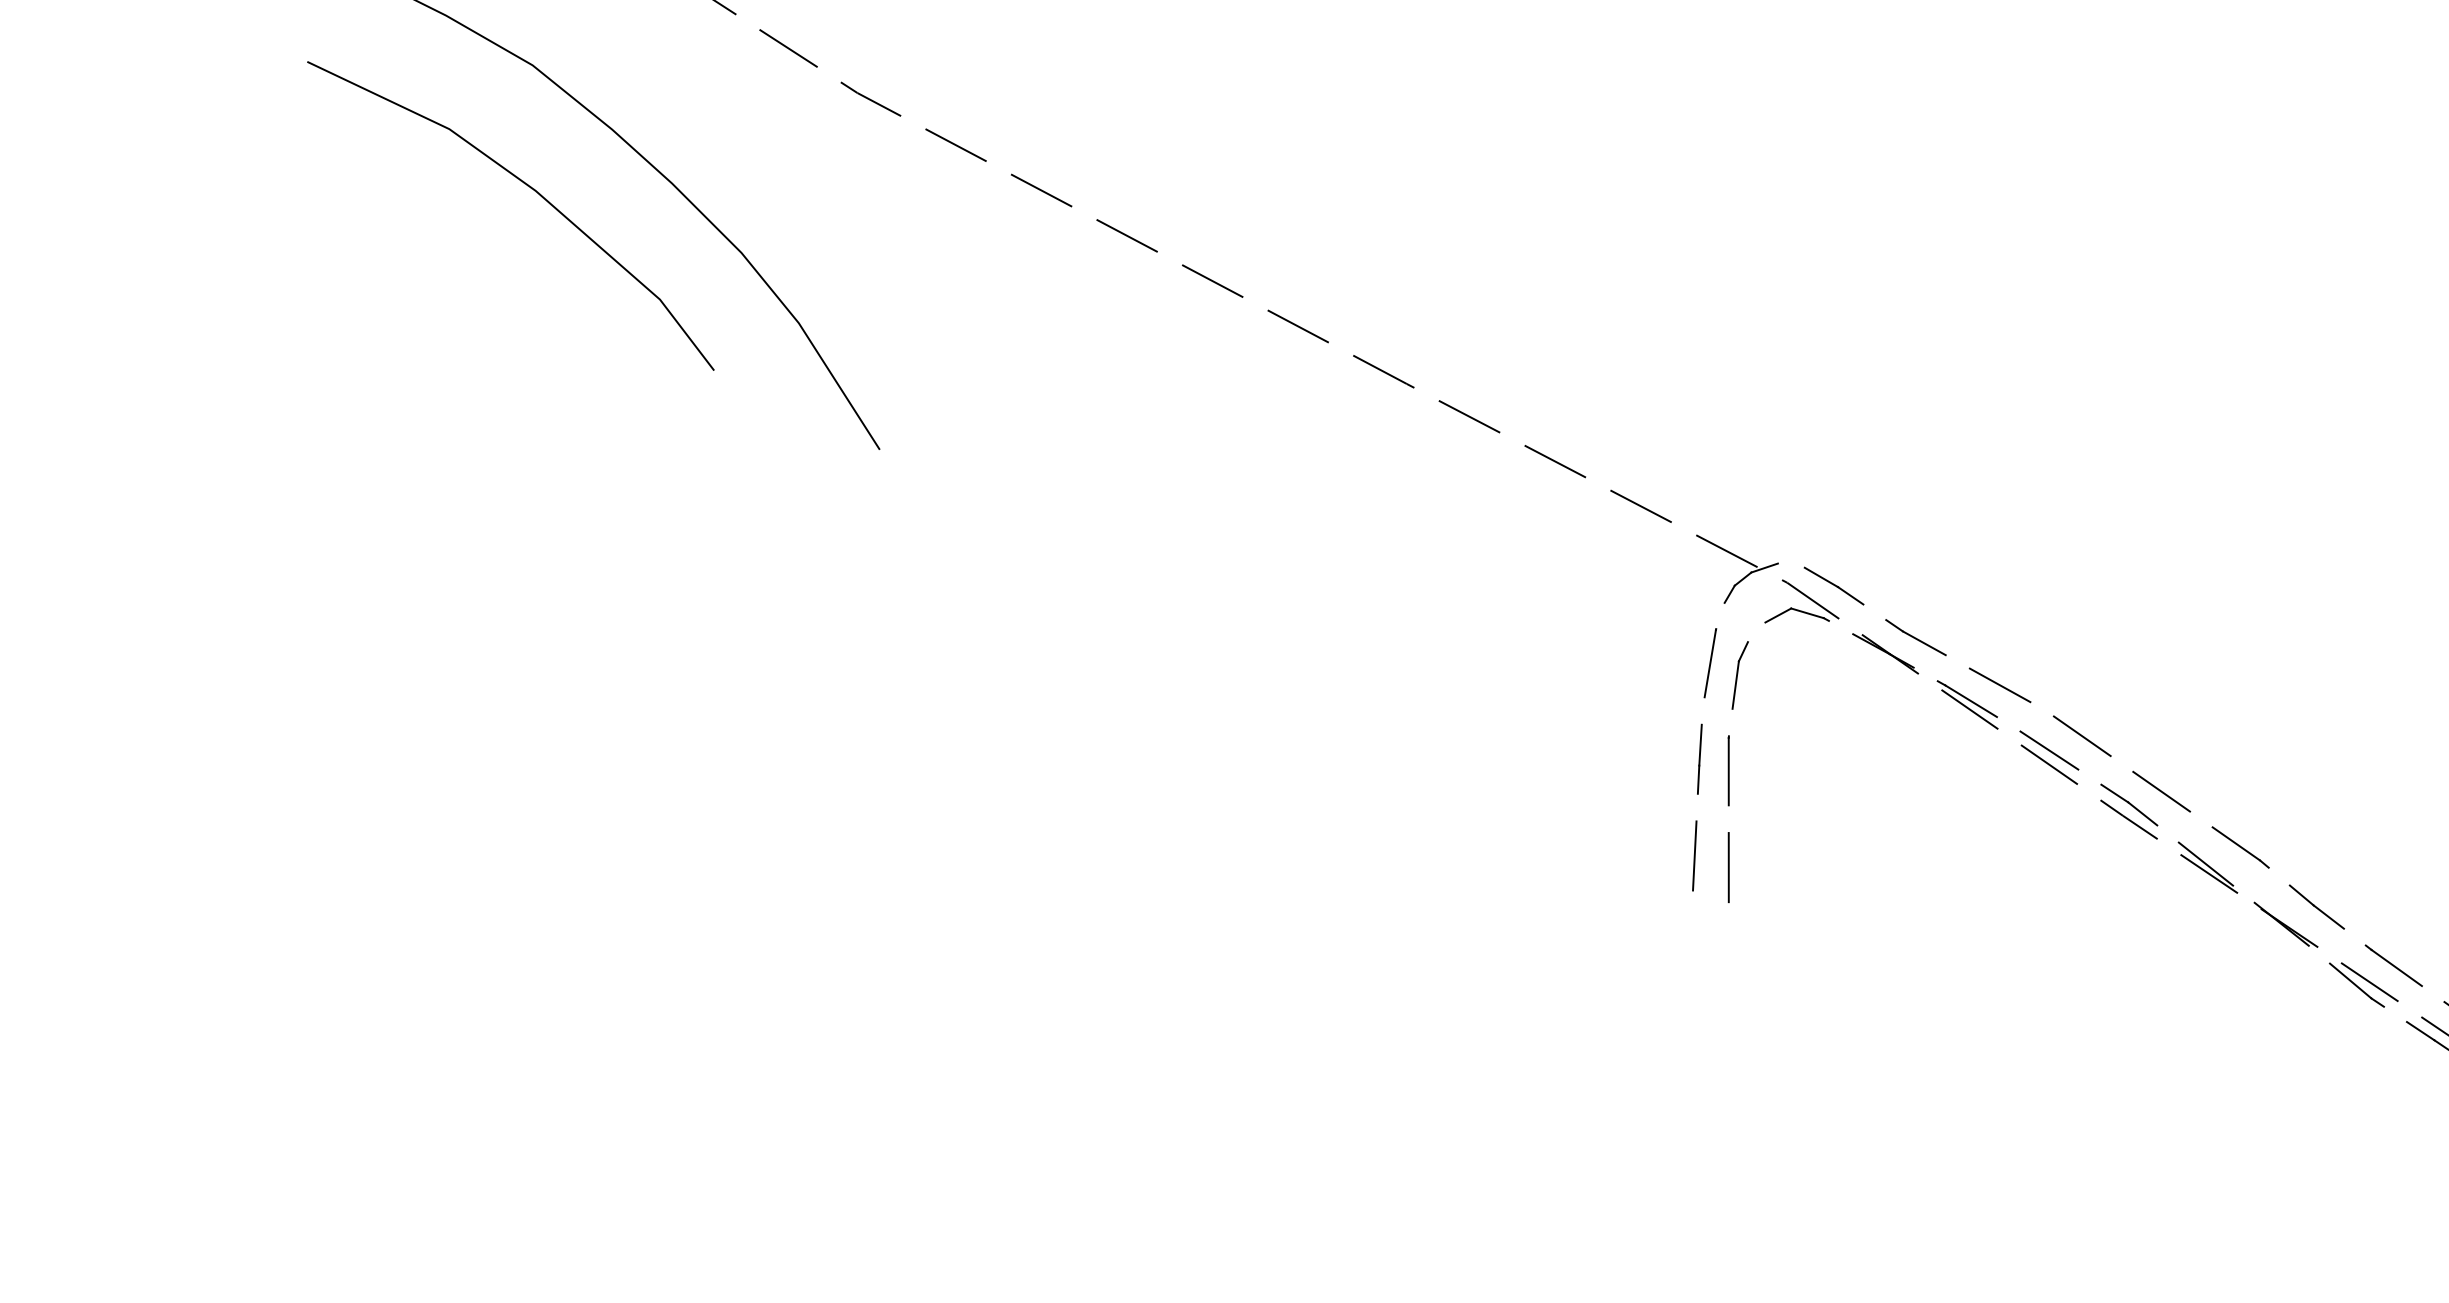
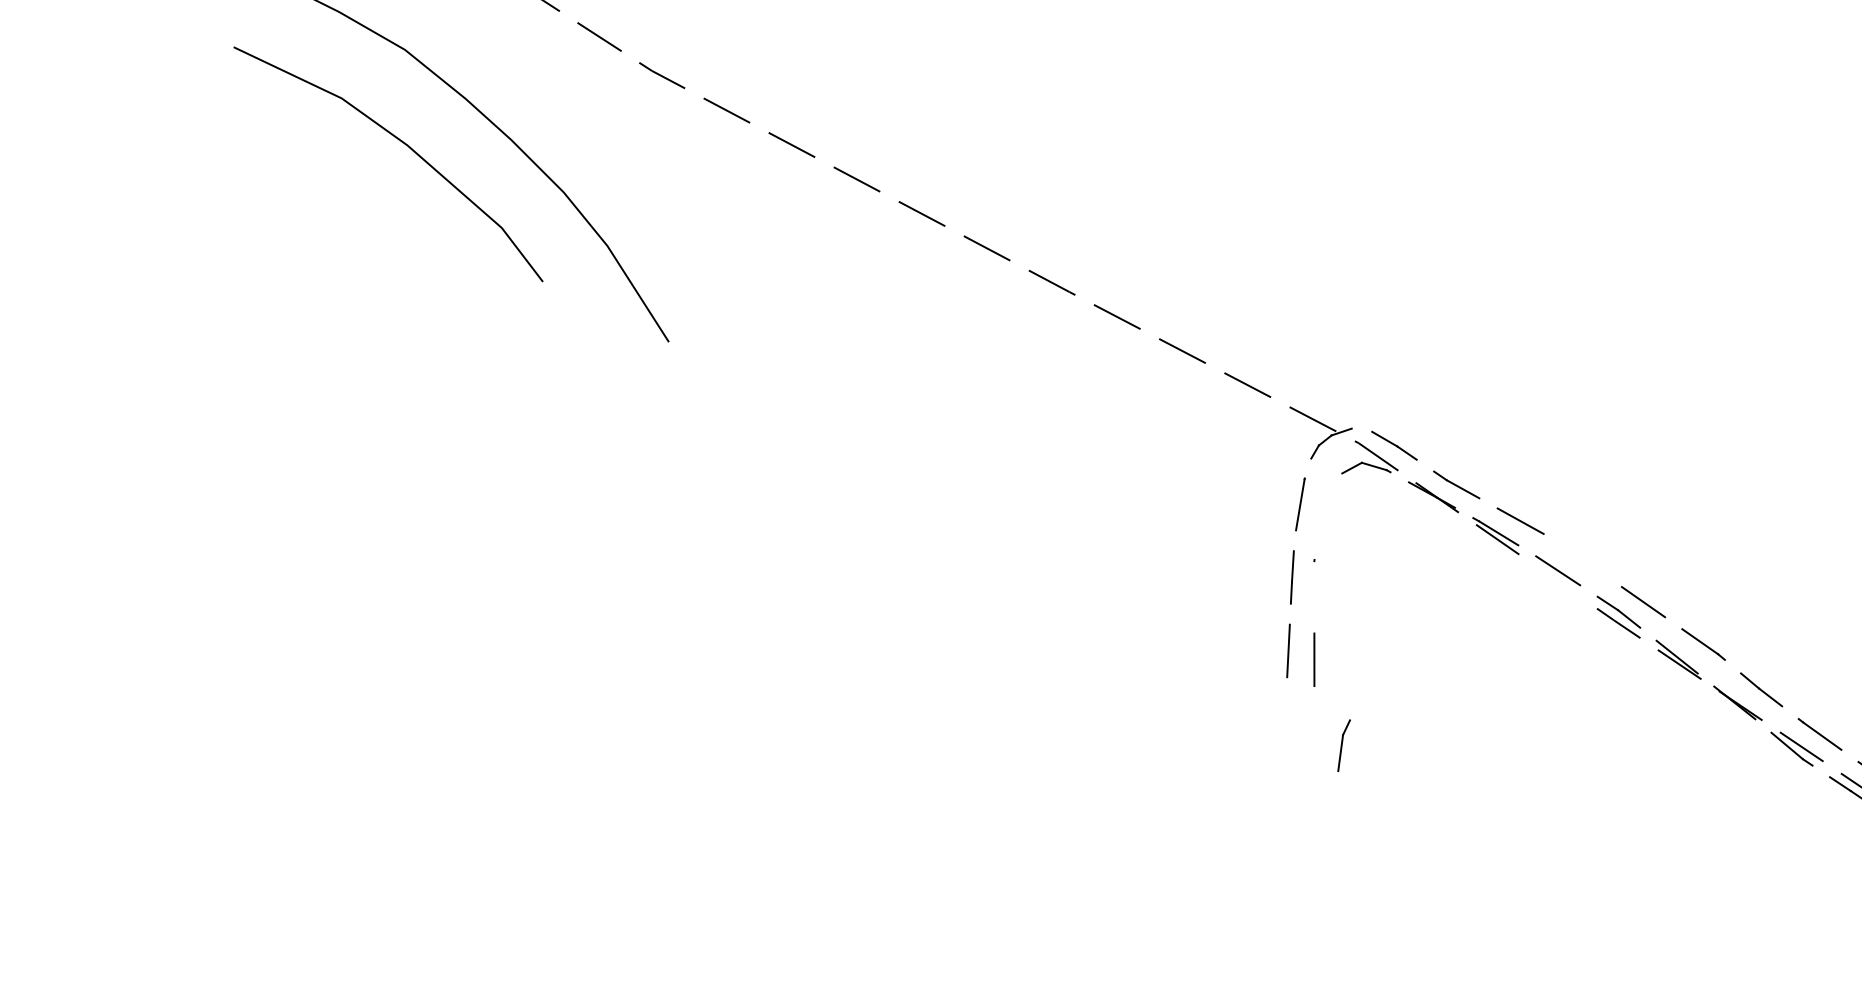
part: (1739, 675) -> (1343, 745), moved
line: (2081, 735) -> (1582, 559), removed
line: (2048, 764) -> (1557, 581), removed
line: (1728, 771) -> (1314, 586), removed

